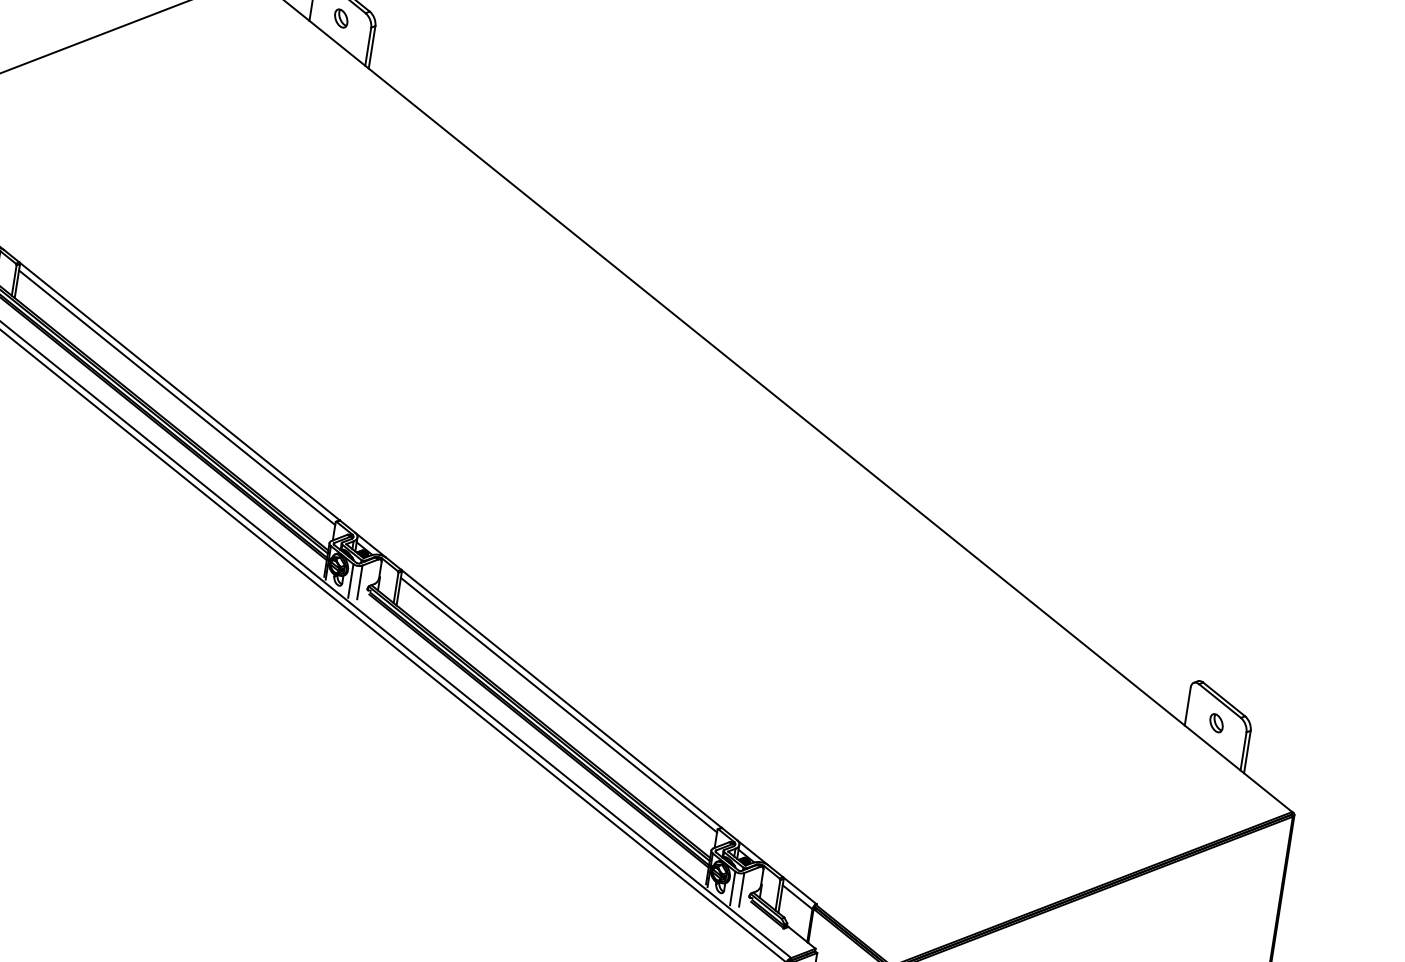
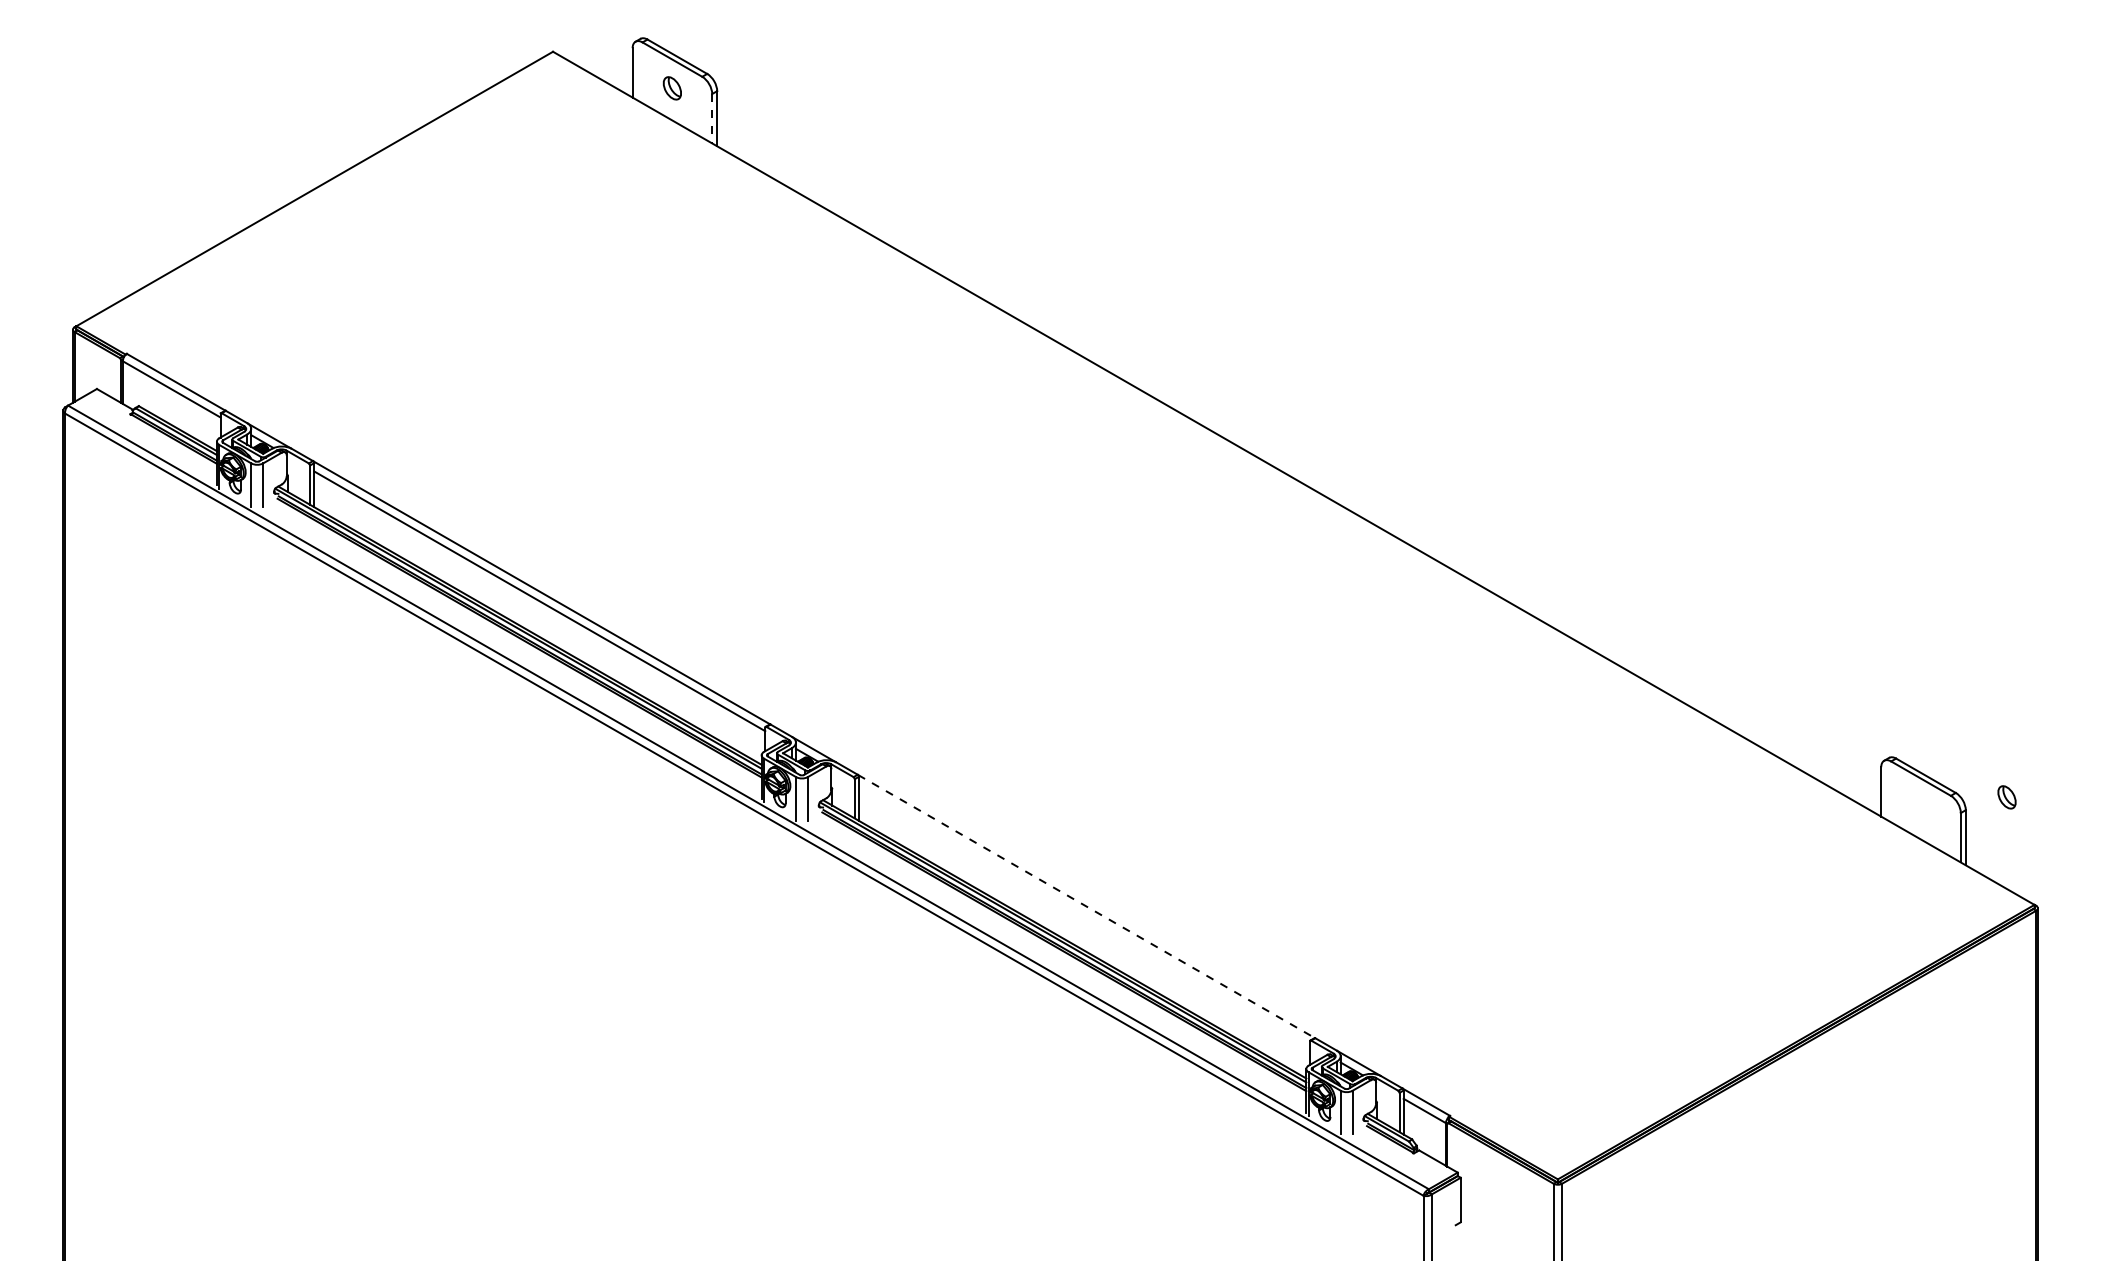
line: (368, 46) -> (712, 118), solid -> dashed
line: (561, 698) -> (1086, 906), solid -> dashed
line: (559, 704) -> (1084, 914), removed
part: (1216, 723) -> (2006, 797), moved

